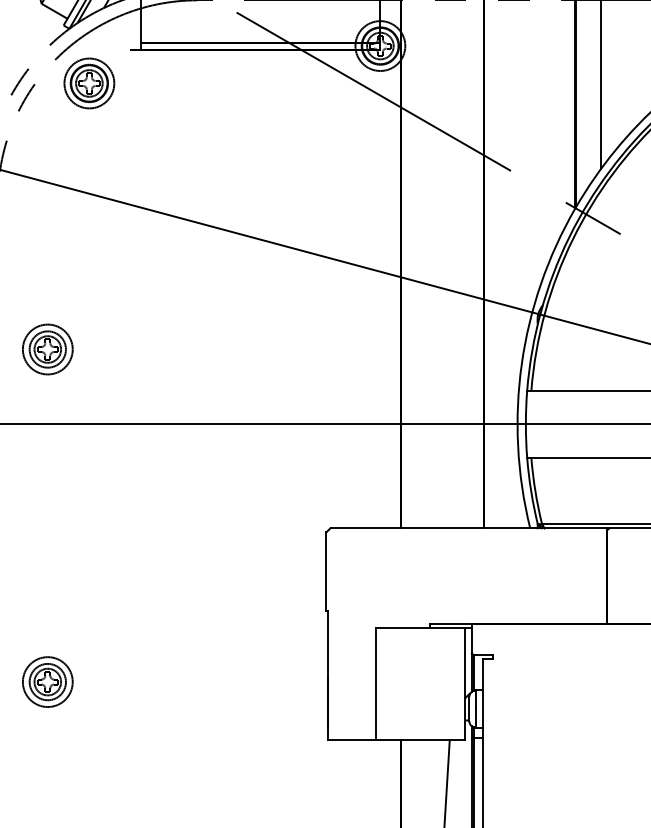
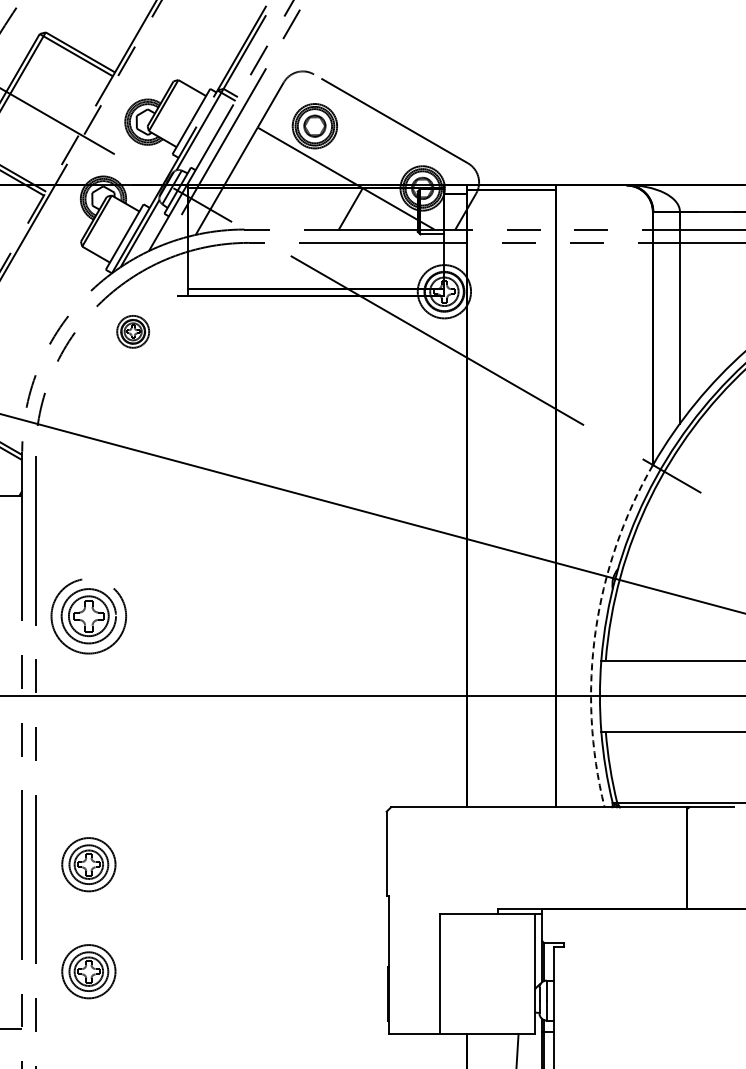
part: (88, 83) -> (132, 331), size x0.6
part: (47, 348) -> (88, 615), size x1.4
arc: (521, 363) -> (595, 631), solid -> dashed
part: (47, 581) -> (88, 864), added

